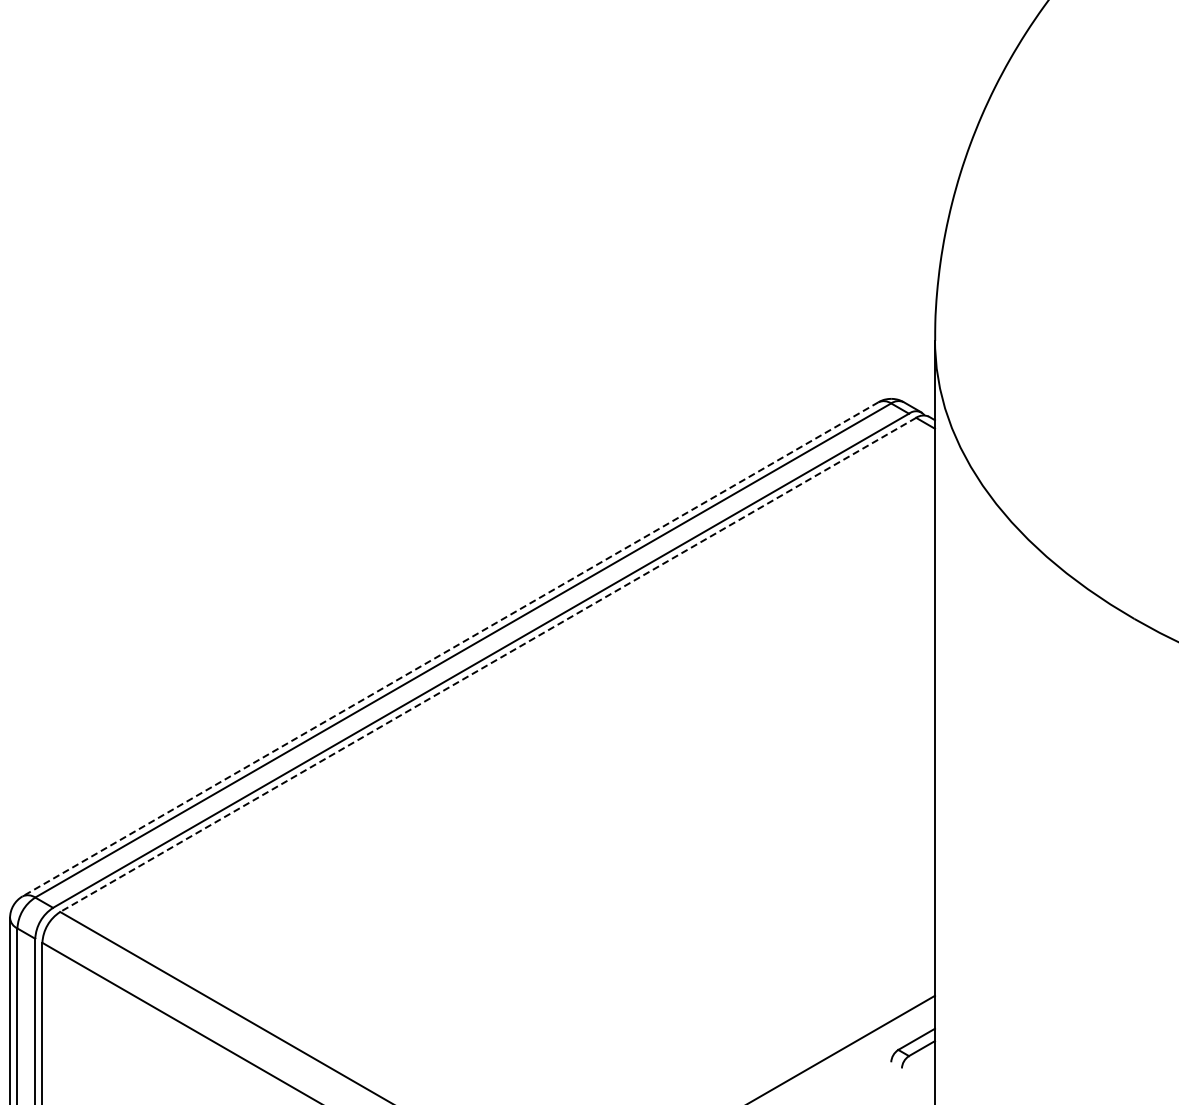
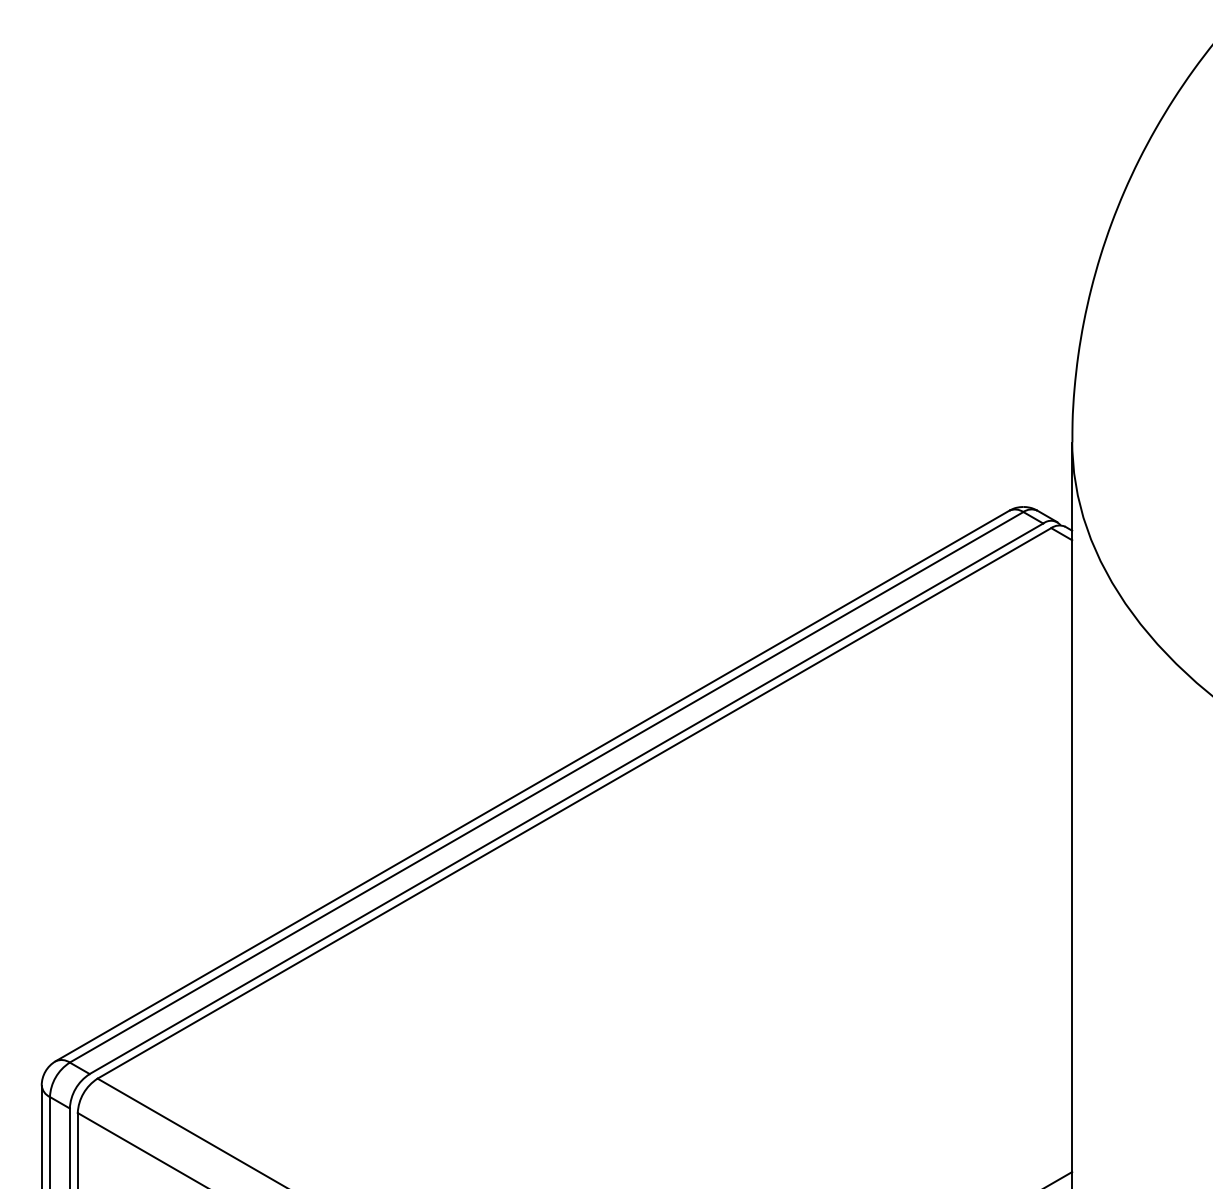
line: (450, 649) -> (532, 786), dashed -> solid
line: (487, 665) -> (573, 804), dashed -> solid

